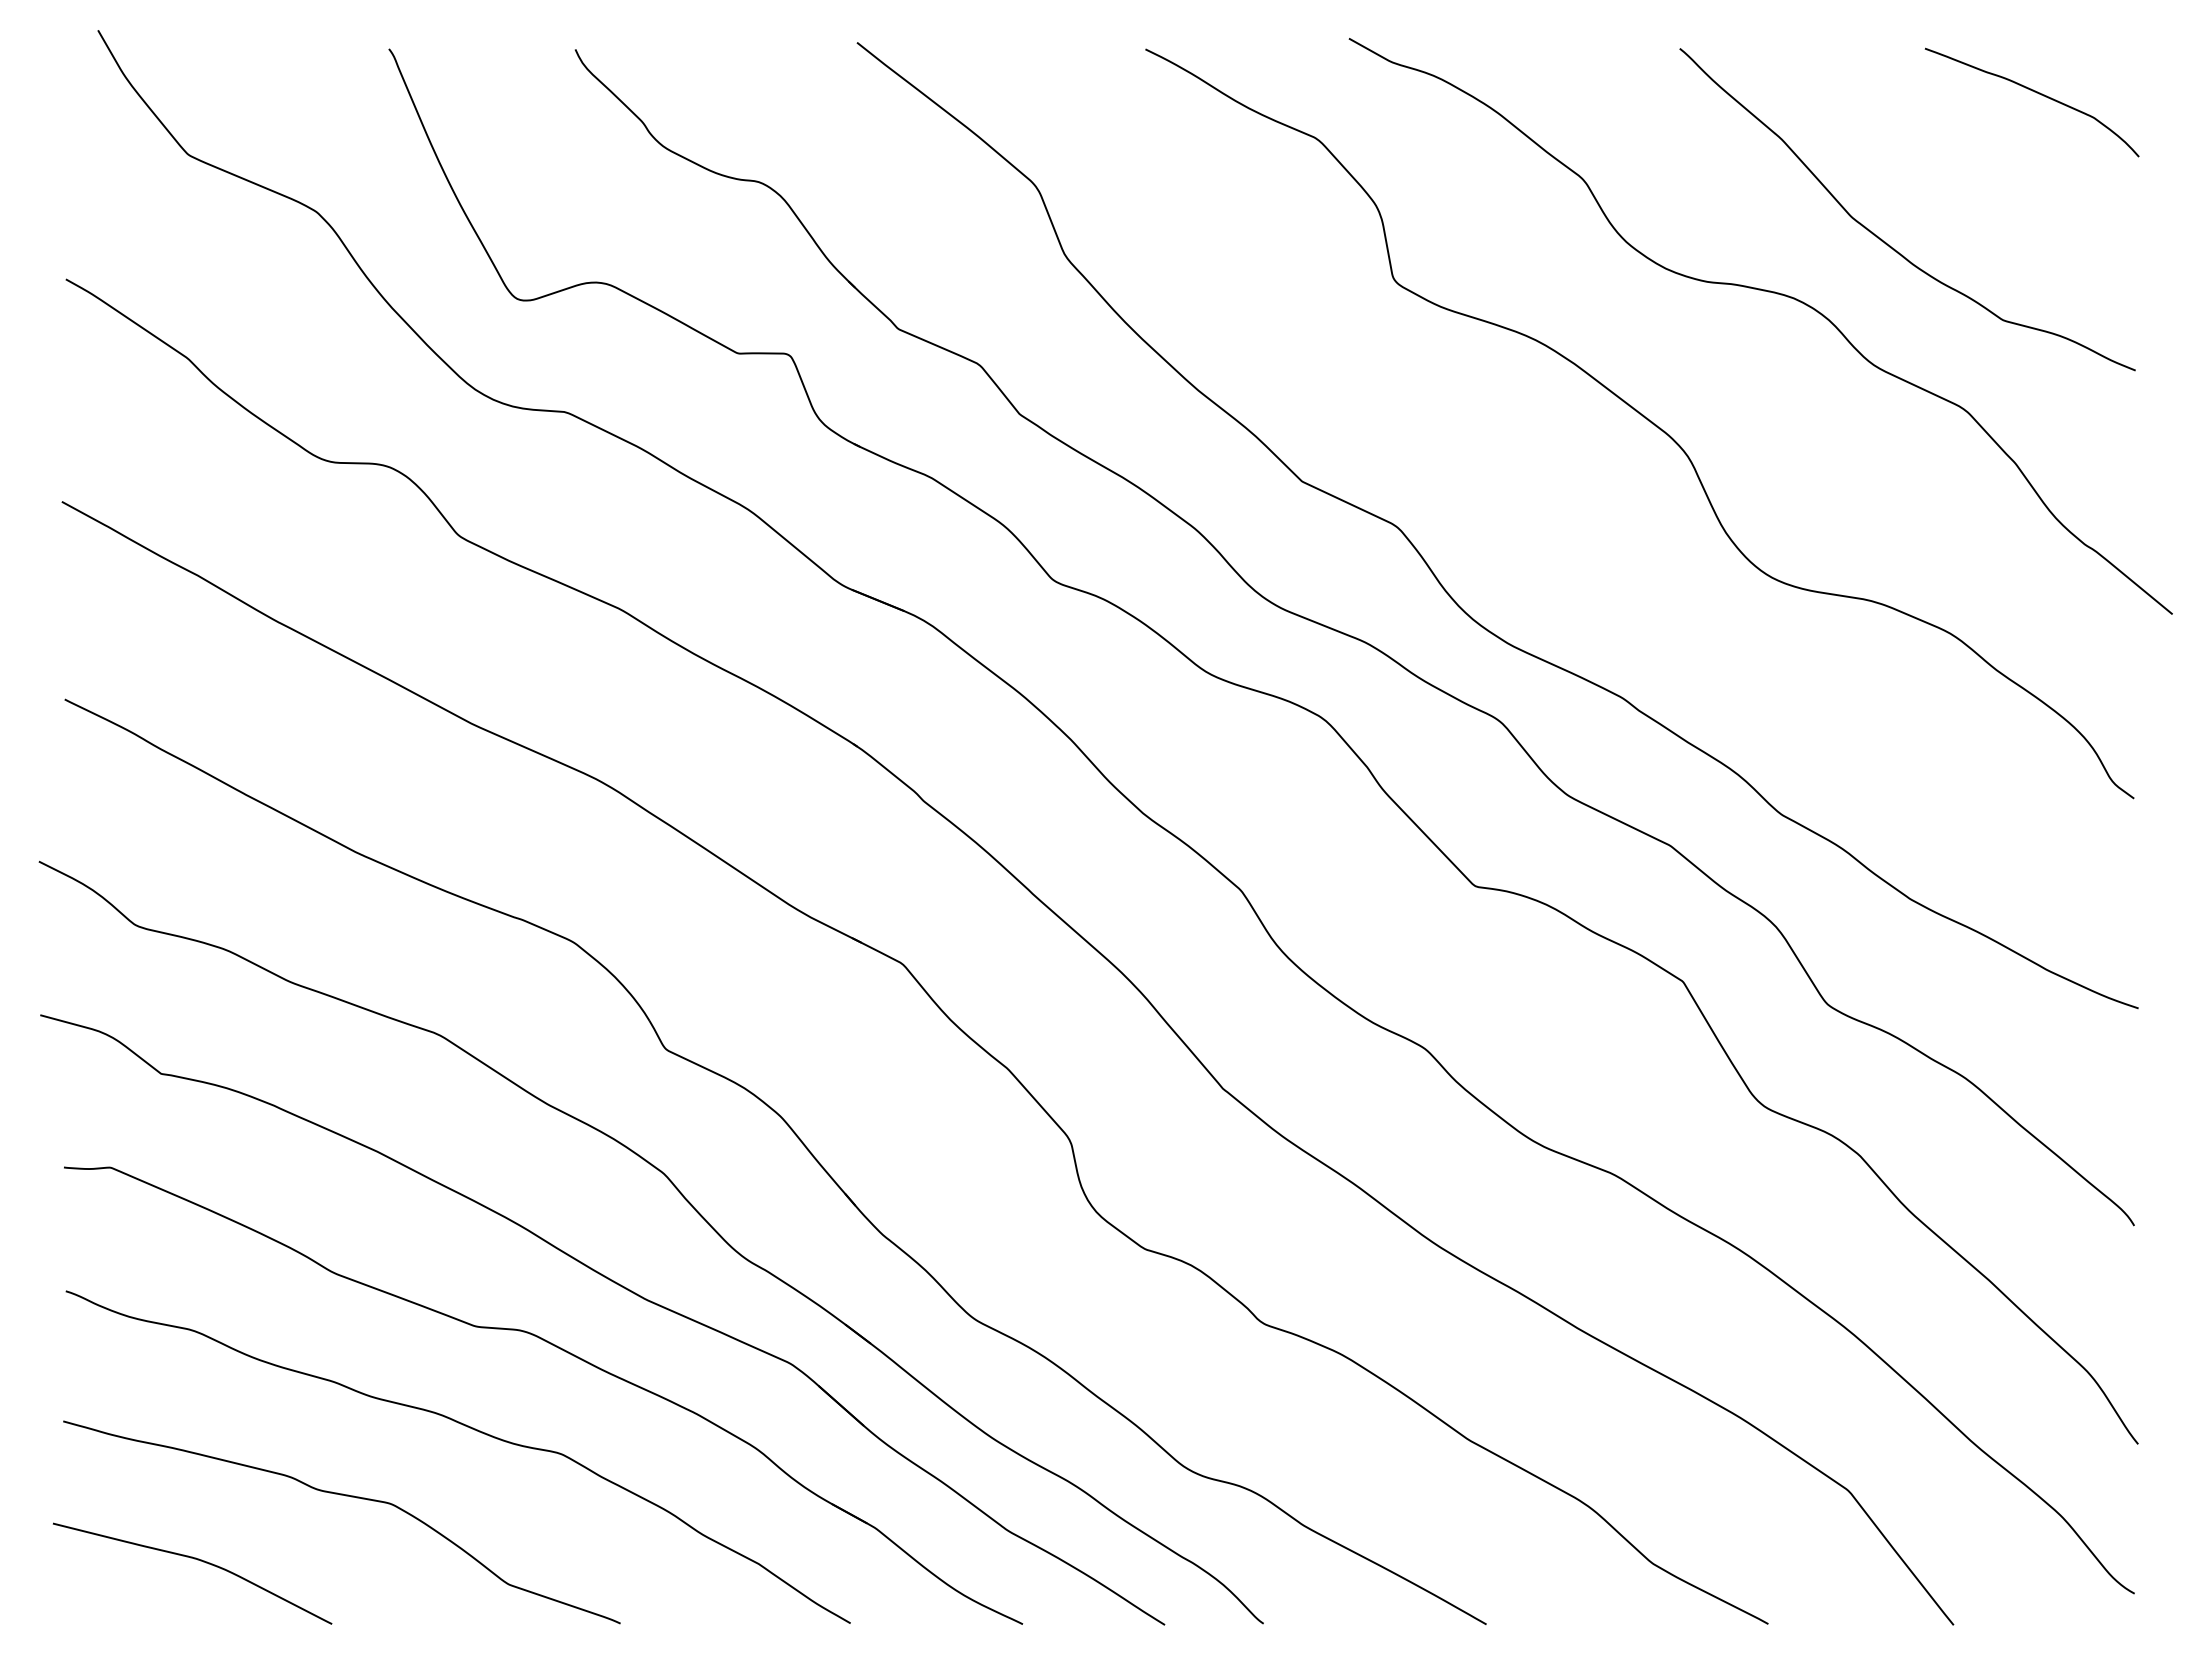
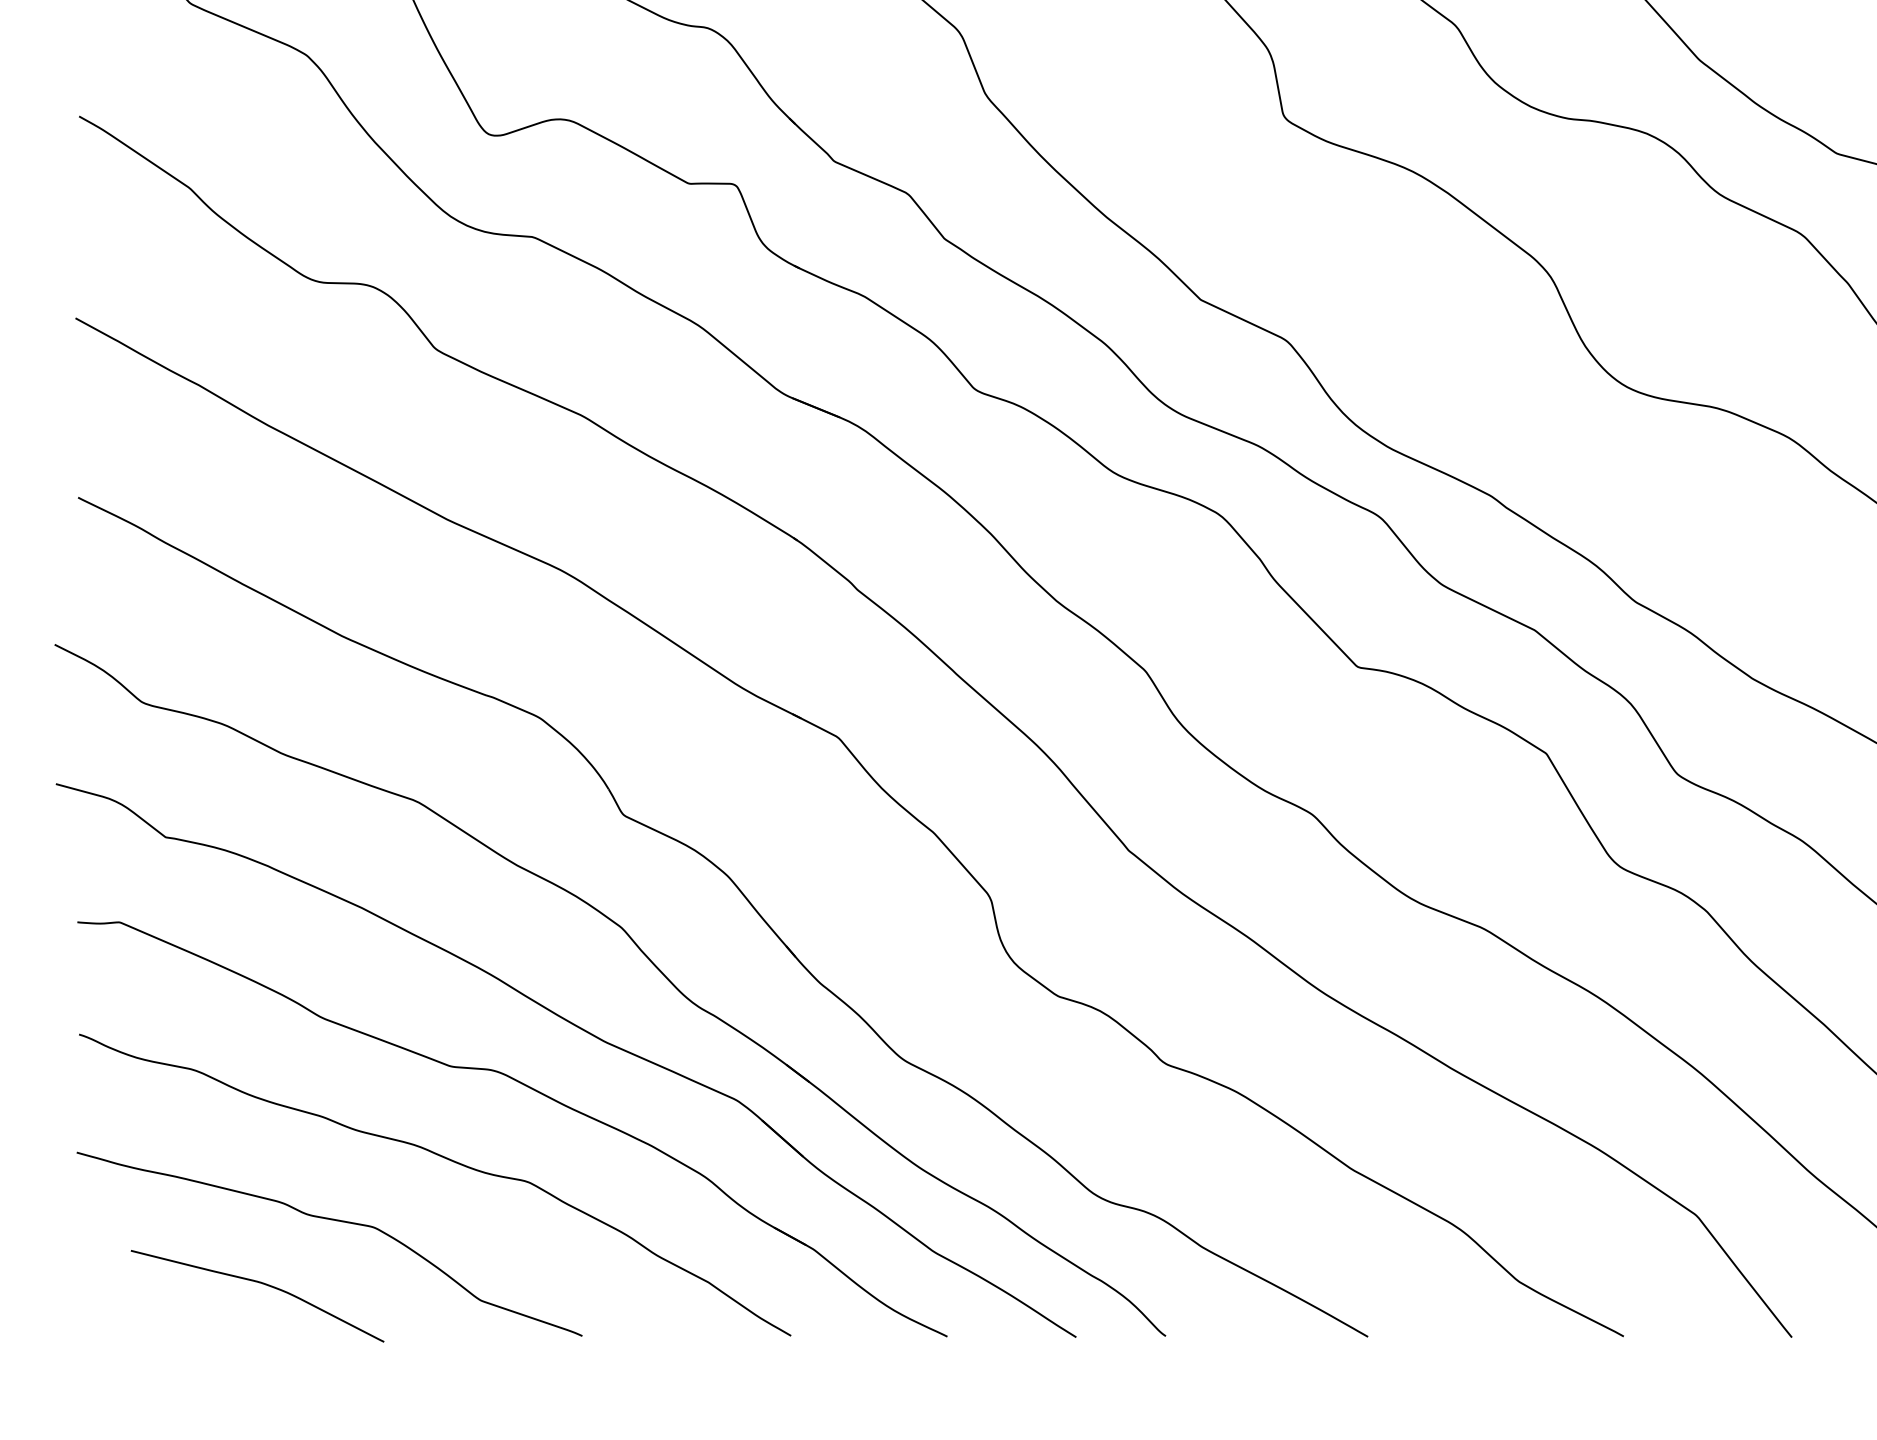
curve: (197, 1560) -> (262, 1284), moved

